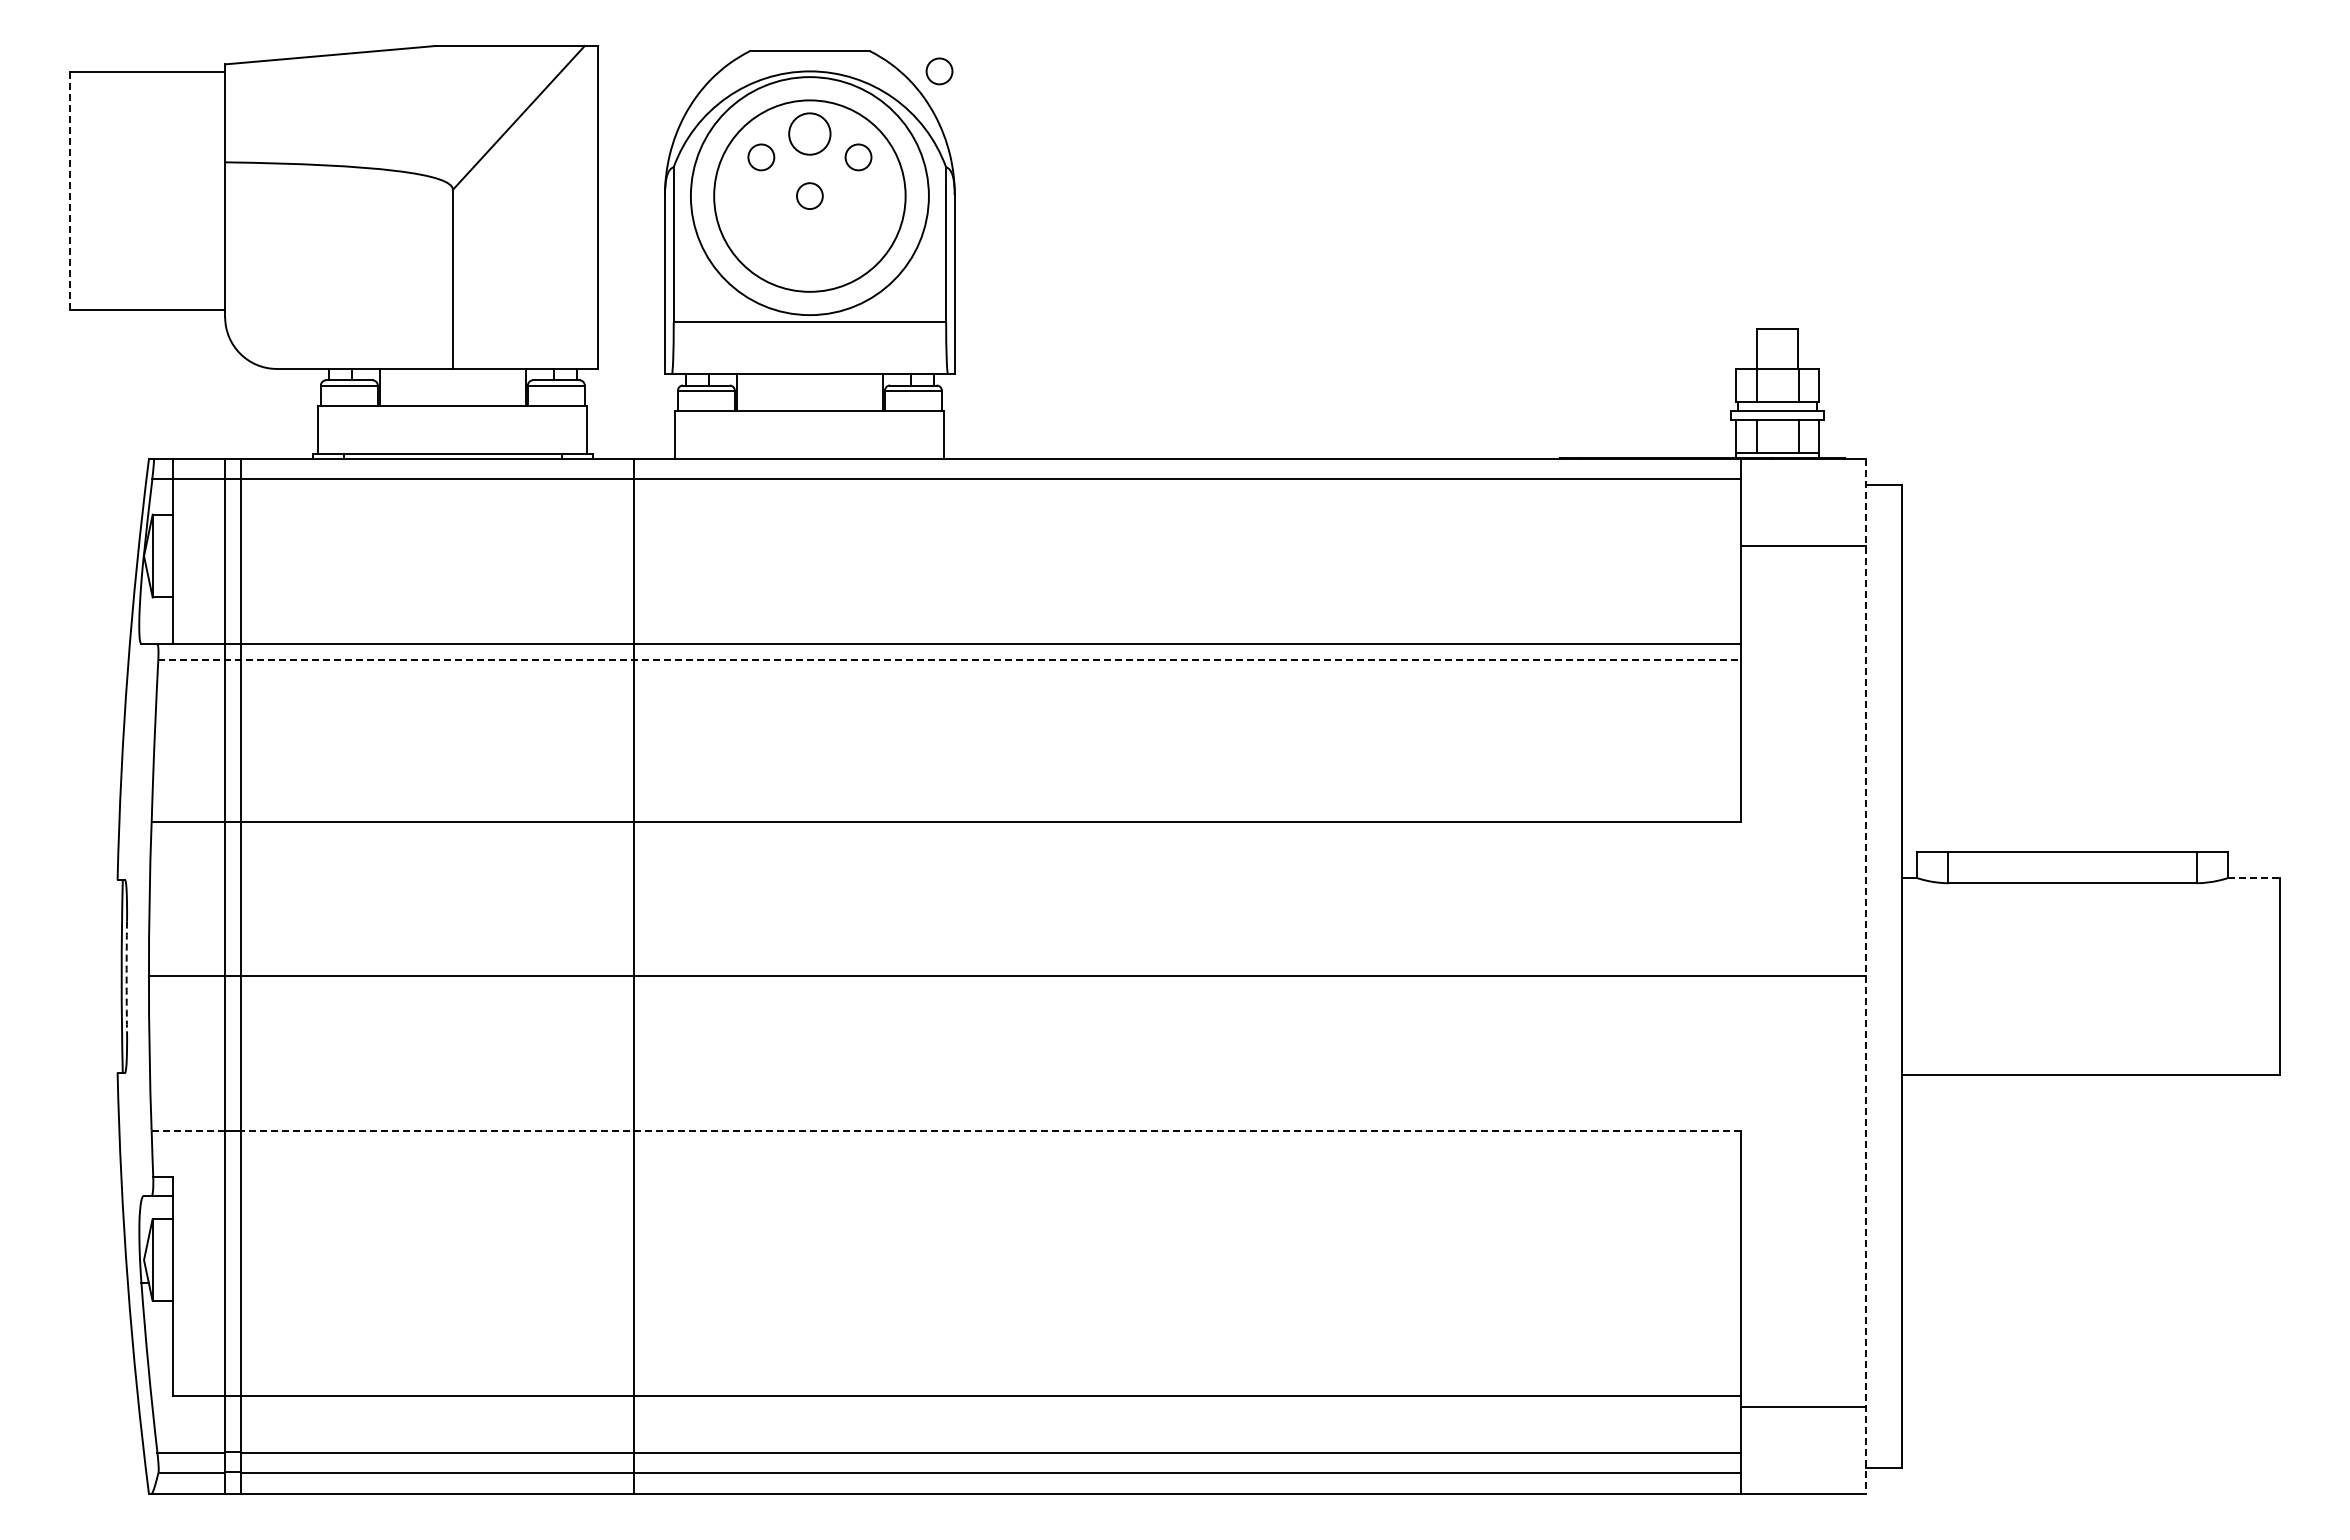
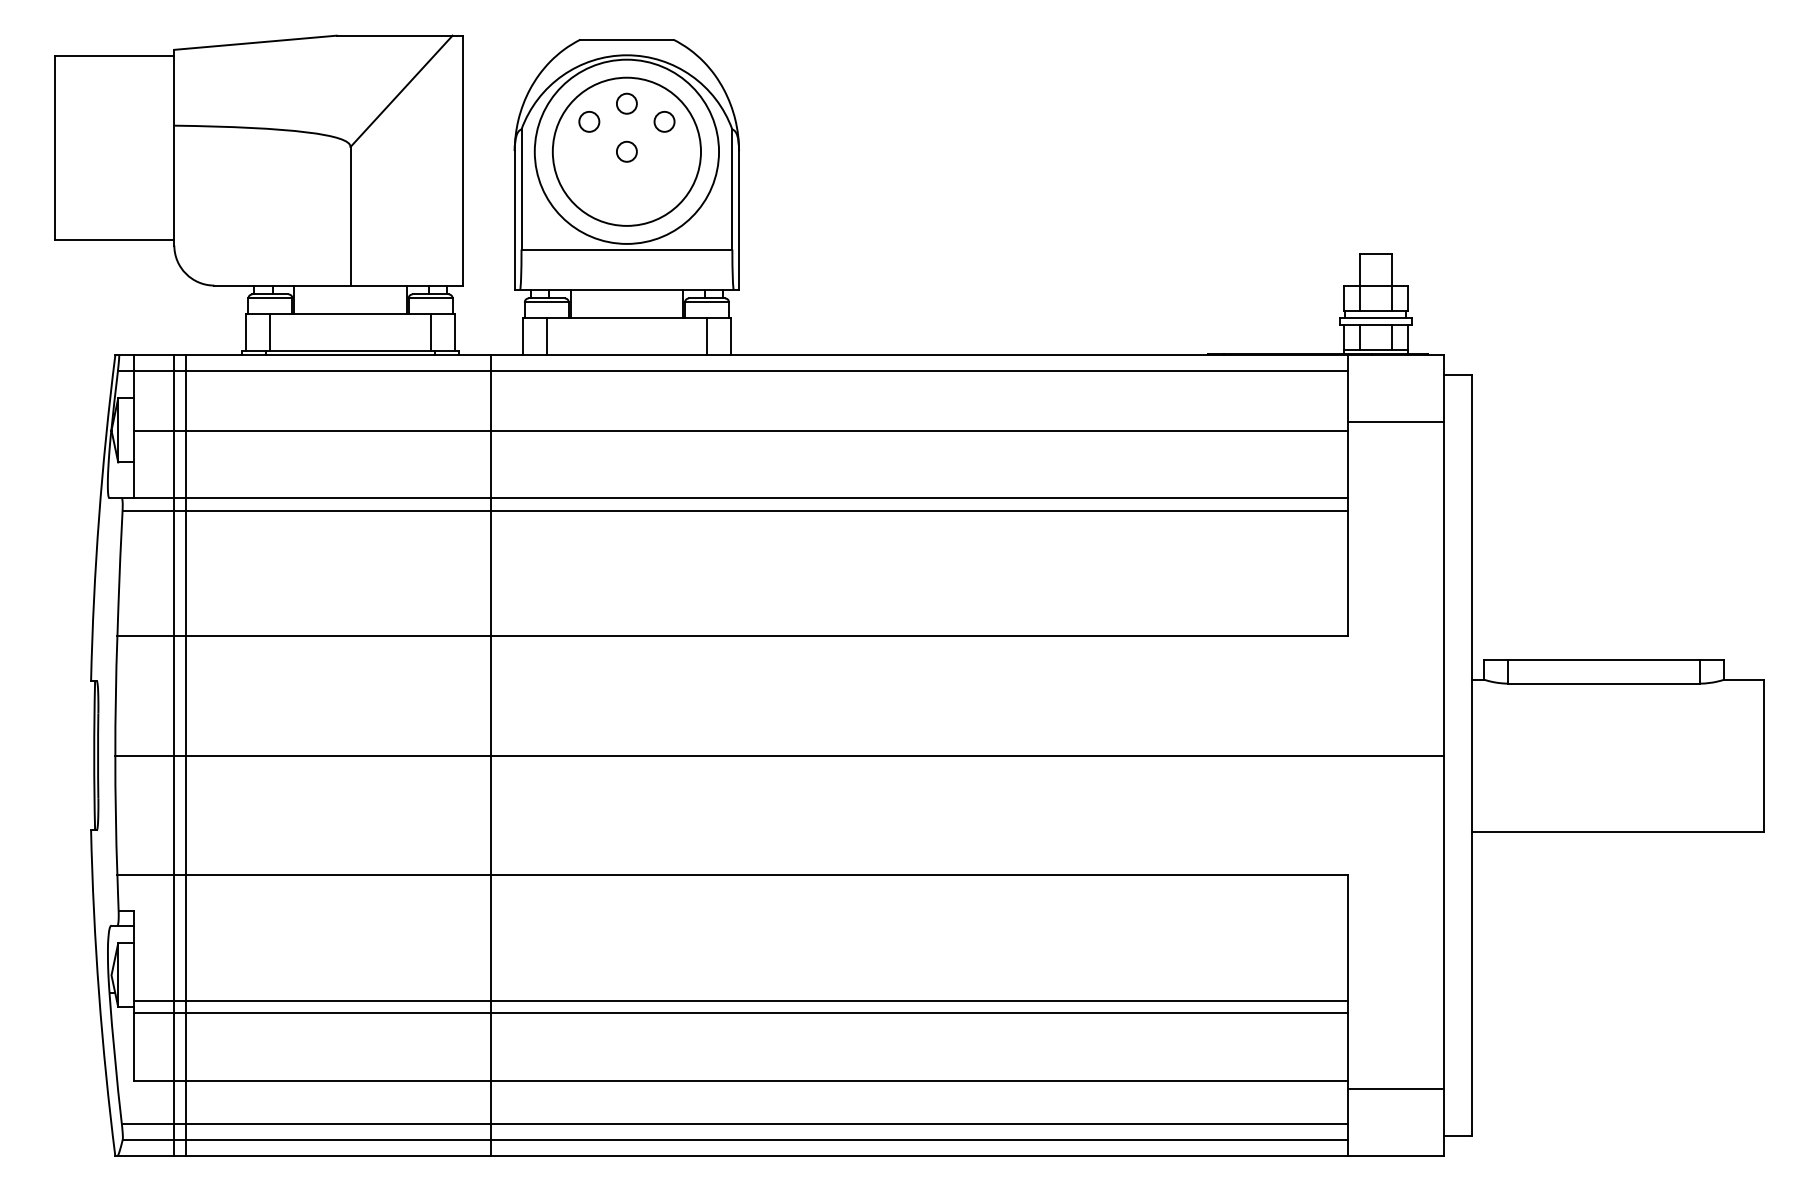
circle: (939, 71) -> (727, 55), removed
circle: (809, 133) -> (626, 103), size x0.62
line: (70, 190) -> (54, 147), dashed -> solid
line: (349, 429) -> (270, 332), added
line: (556, 429) -> (430, 332), added
line: (706, 435) -> (546, 337), added
line: (913, 435) -> (707, 337), added
line: (957, 556) -> (741, 430), added
line: (949, 660) -> (734, 511), dashed -> solid
line: (2253, 878) -> (1744, 679), dashed -> solid
arc: (126, 976) -> (97, 755), dashed -> solid
line: (1865, 976) -> (1443, 755), dashed -> solid
line: (188, 1130) -> (145, 875), dashed -> solid
line: (990, 1130) -> (766, 875), dashed -> solid
line: (957, 1292) -> (741, 1000), added
line: (957, 1309) -> (741, 1013), added

